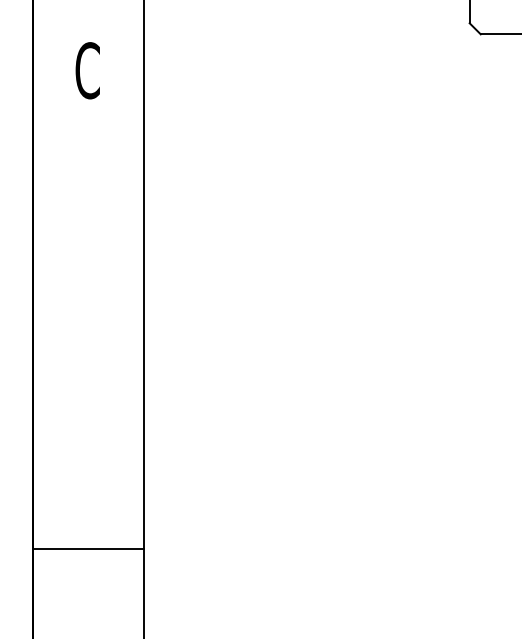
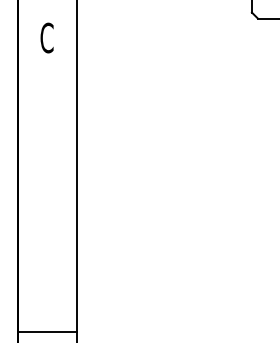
line: (88, 548) -> (47, 331), moved

